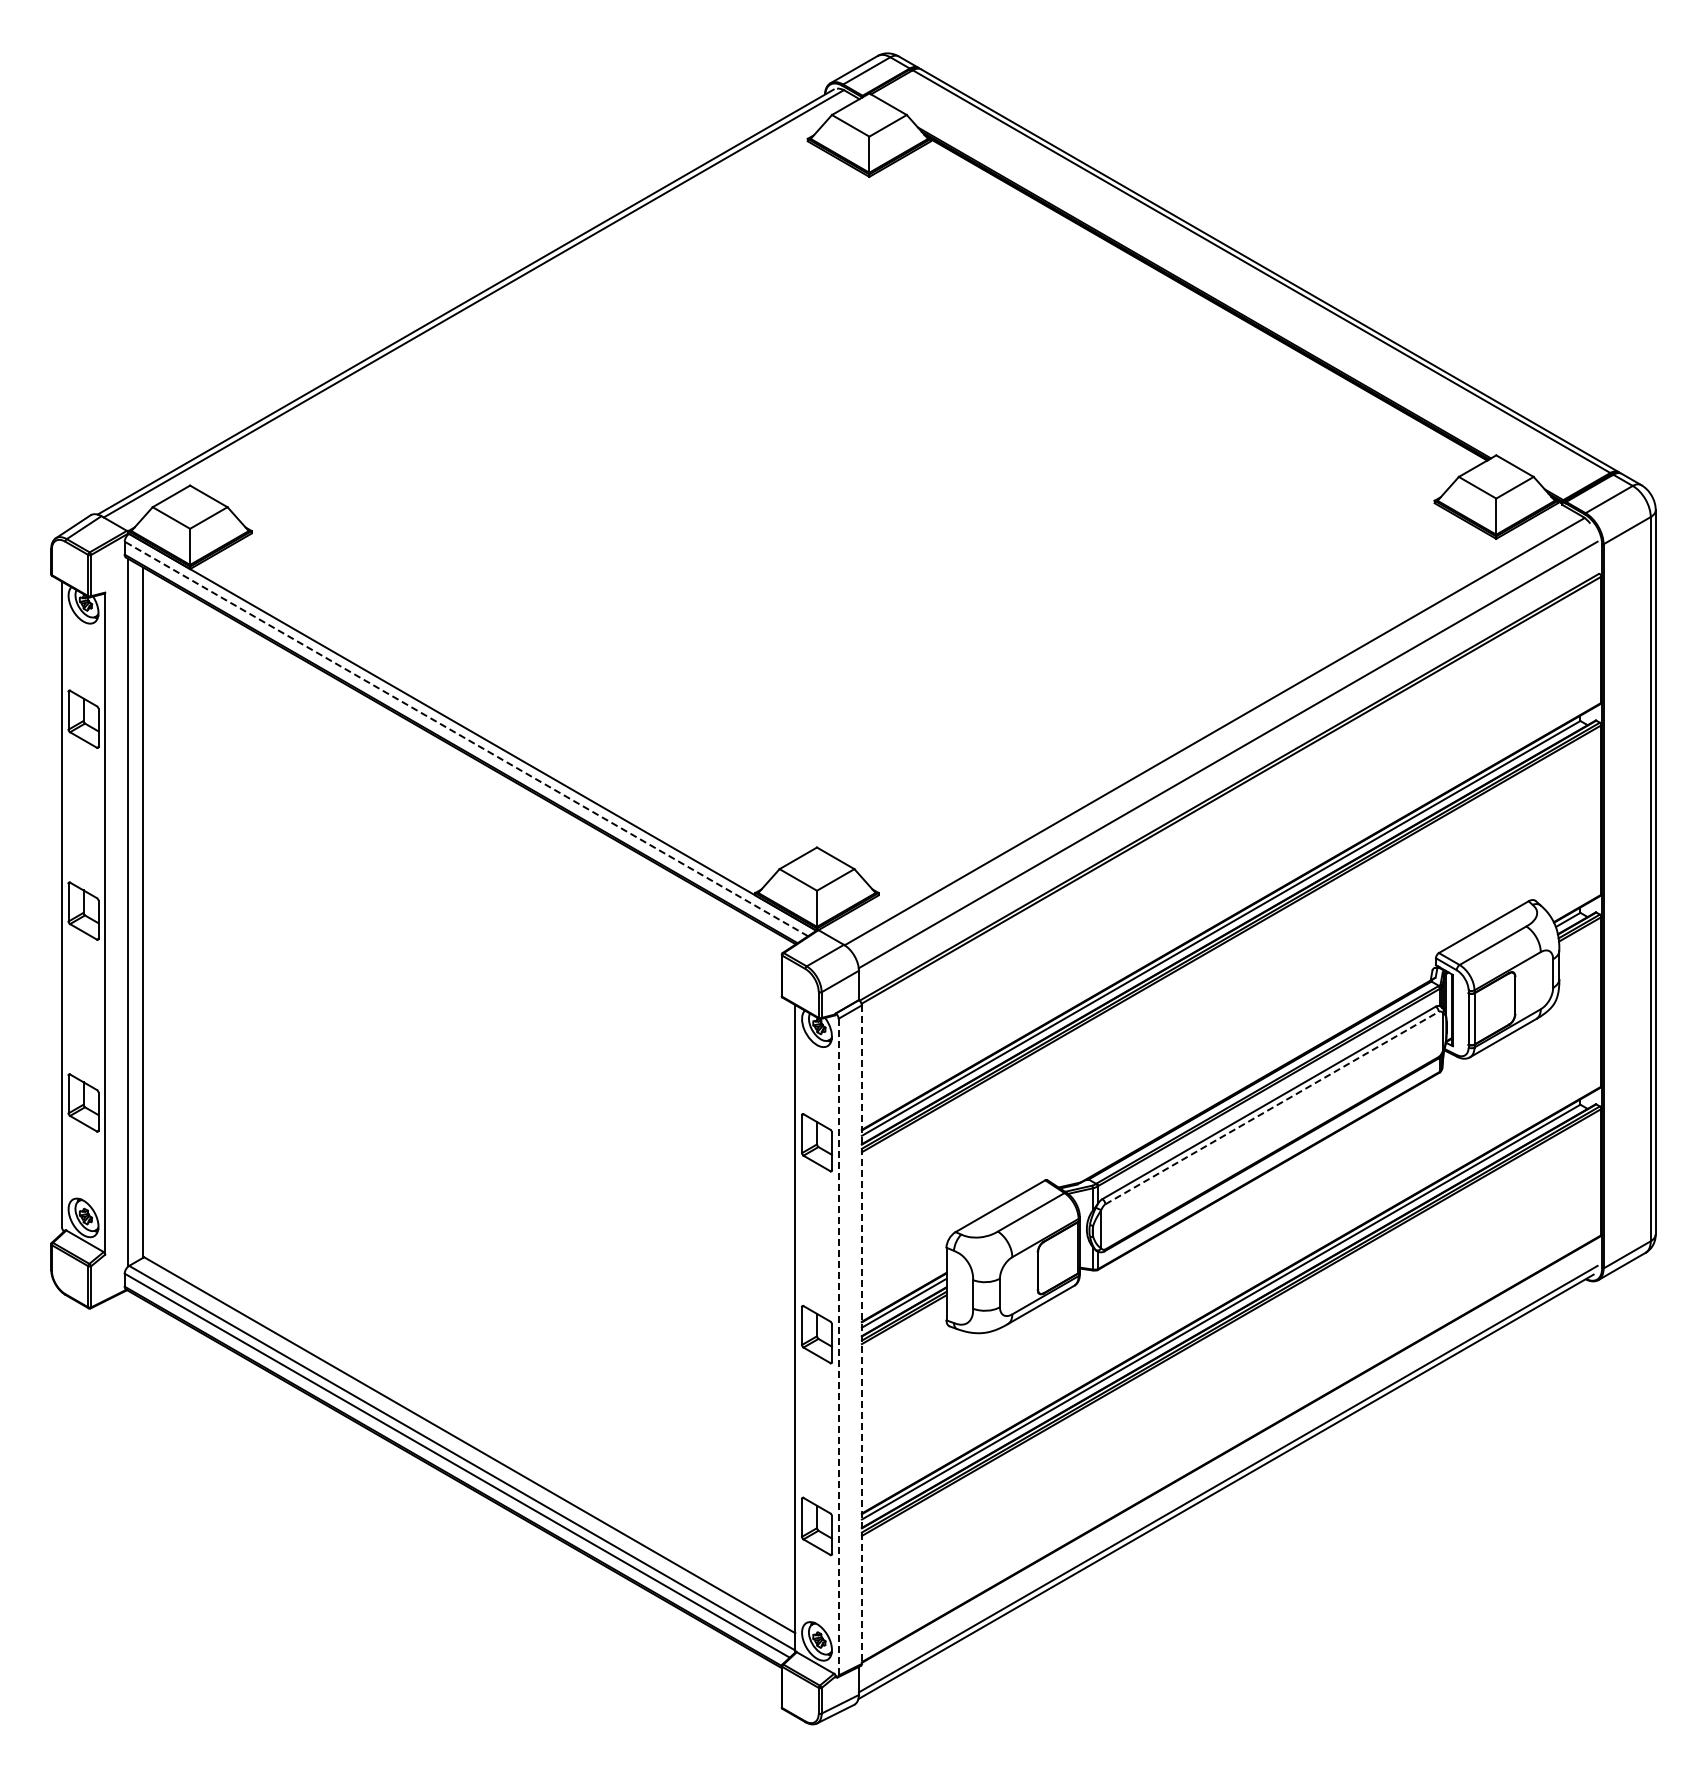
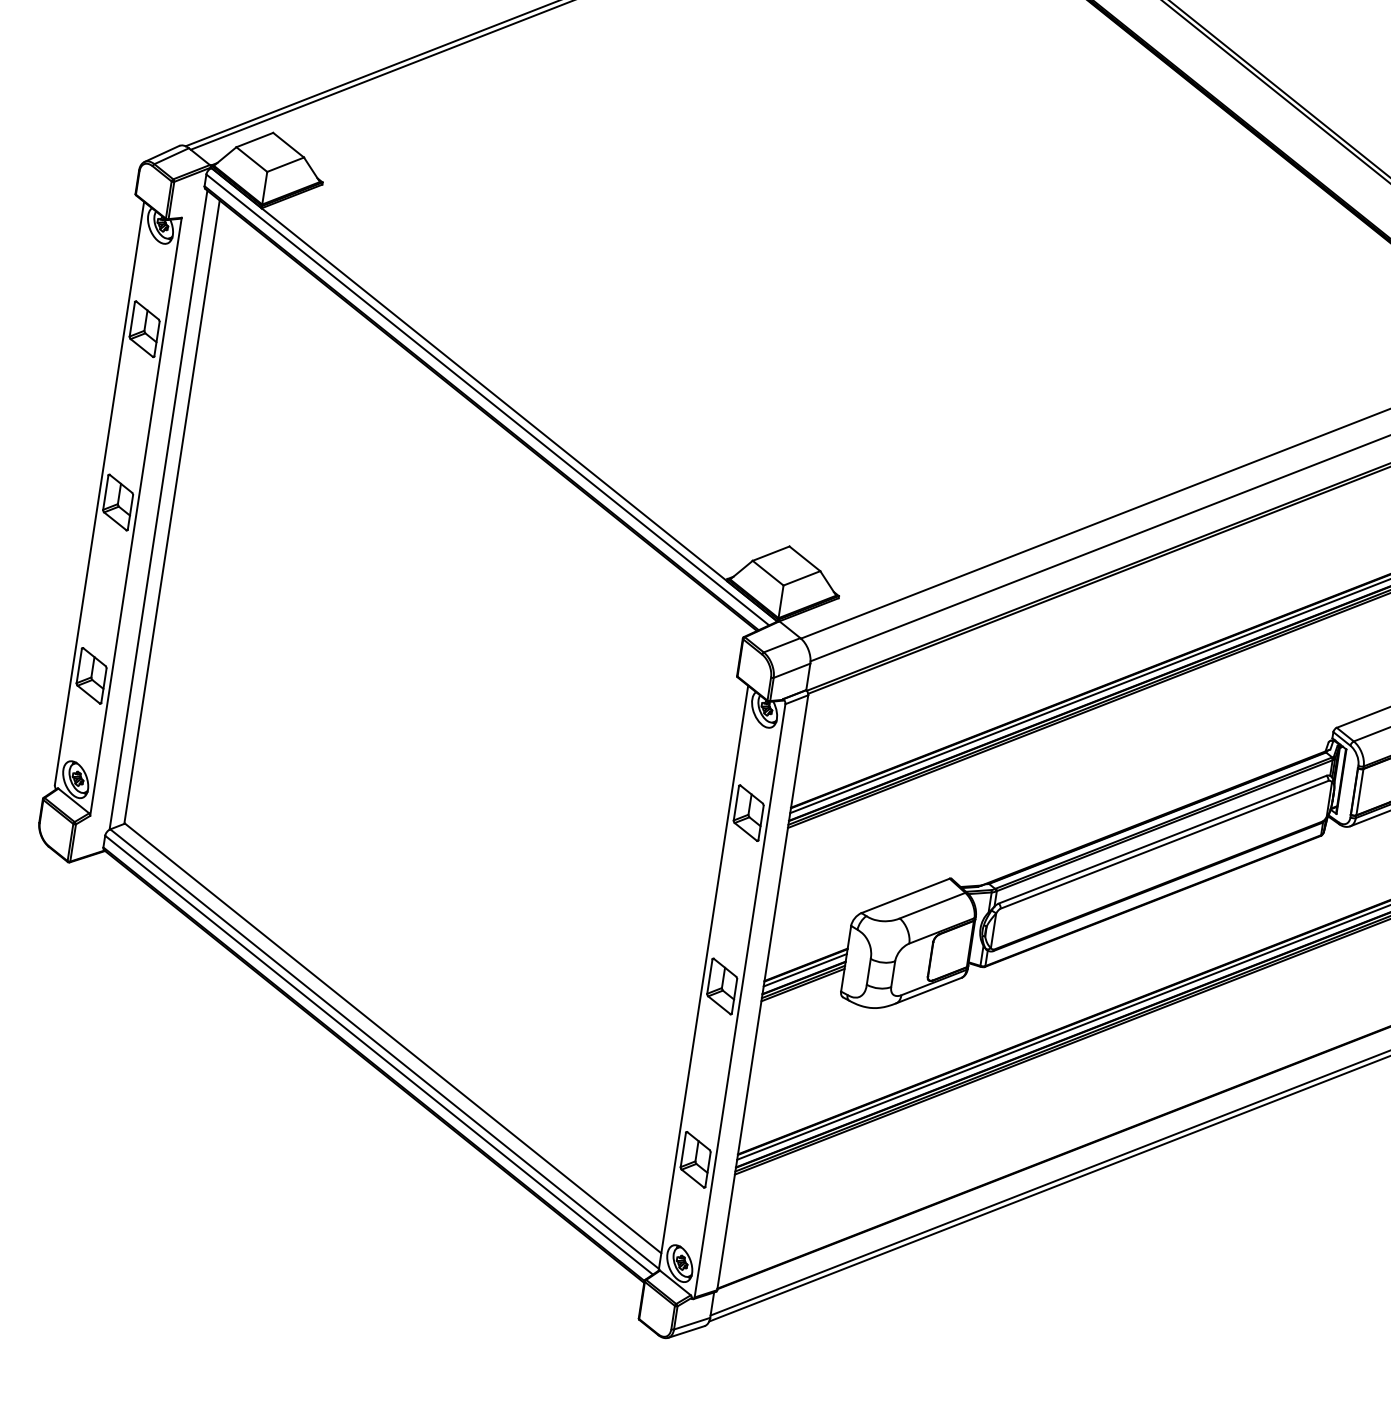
line: (466, 738) -> (487, 399), dashed -> solid
line: (1272, 1107) -> (1165, 844), dashed -> solid
line: (861, 1335) -> (762, 993), dashed -> solid
line: (838, 1347) -> (739, 1001), dashed -> solid

